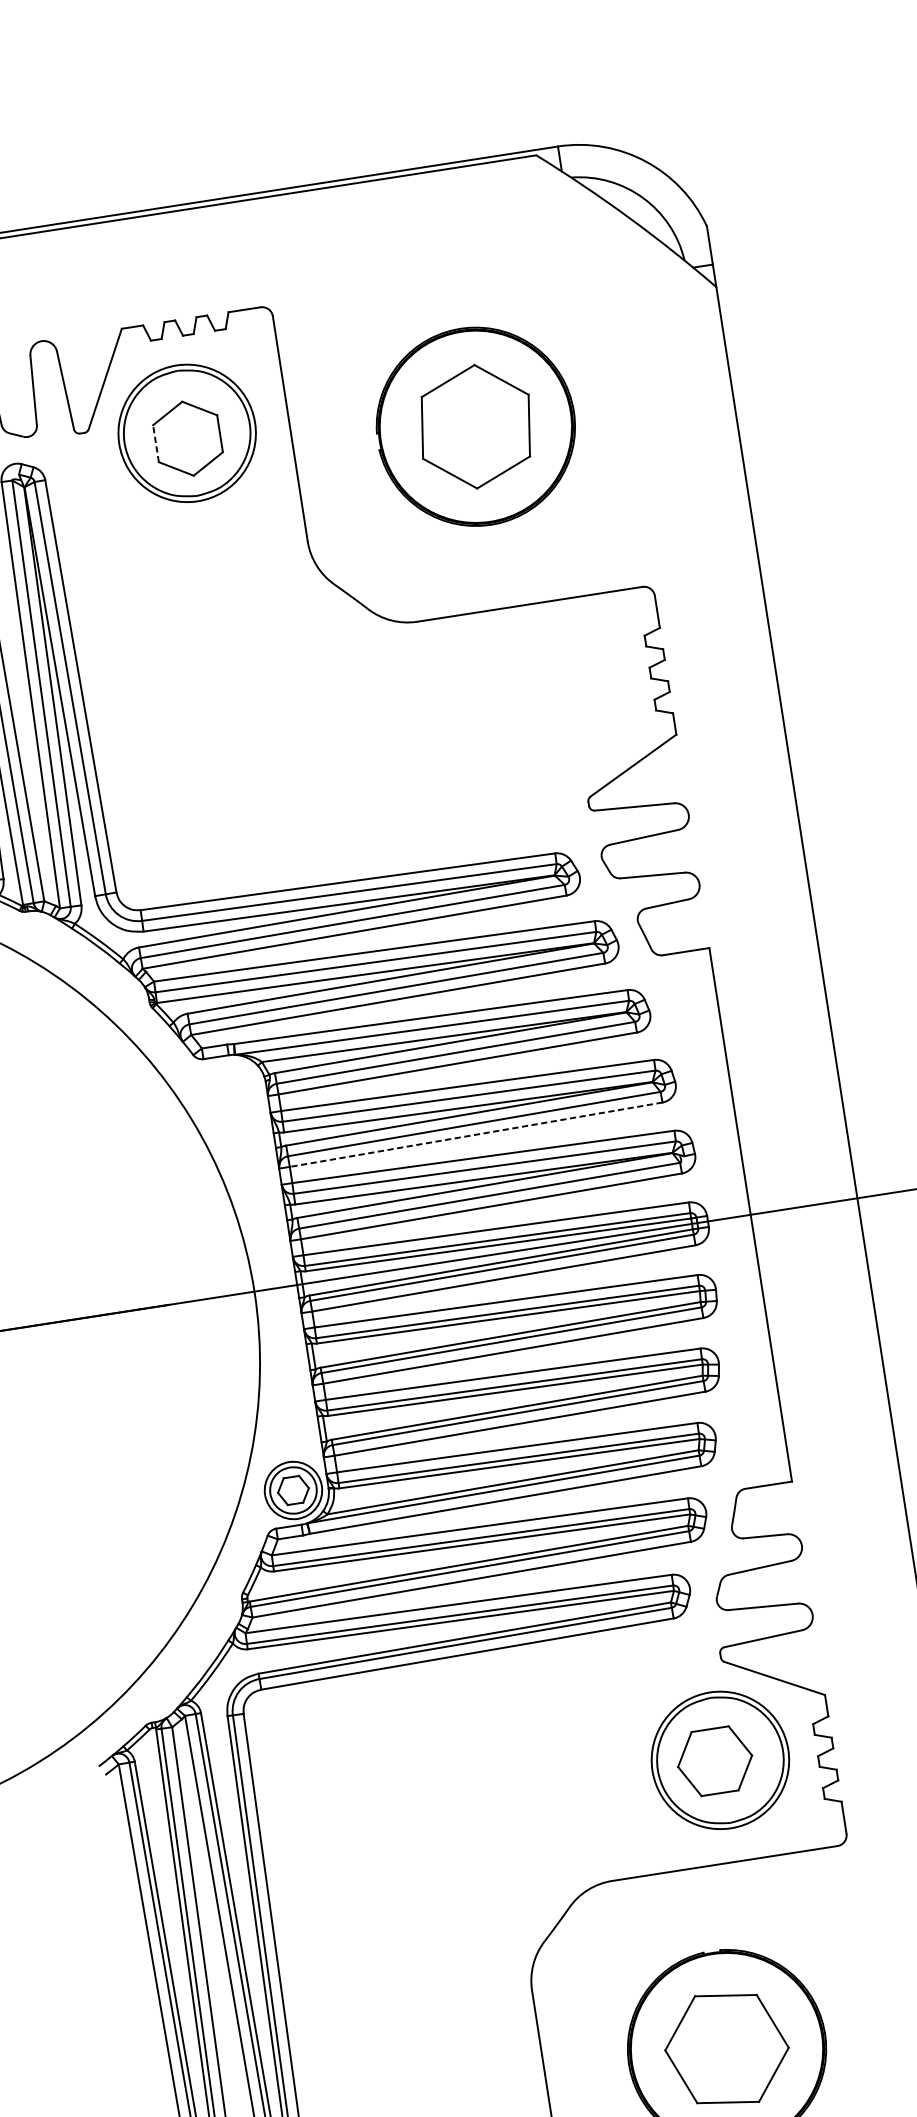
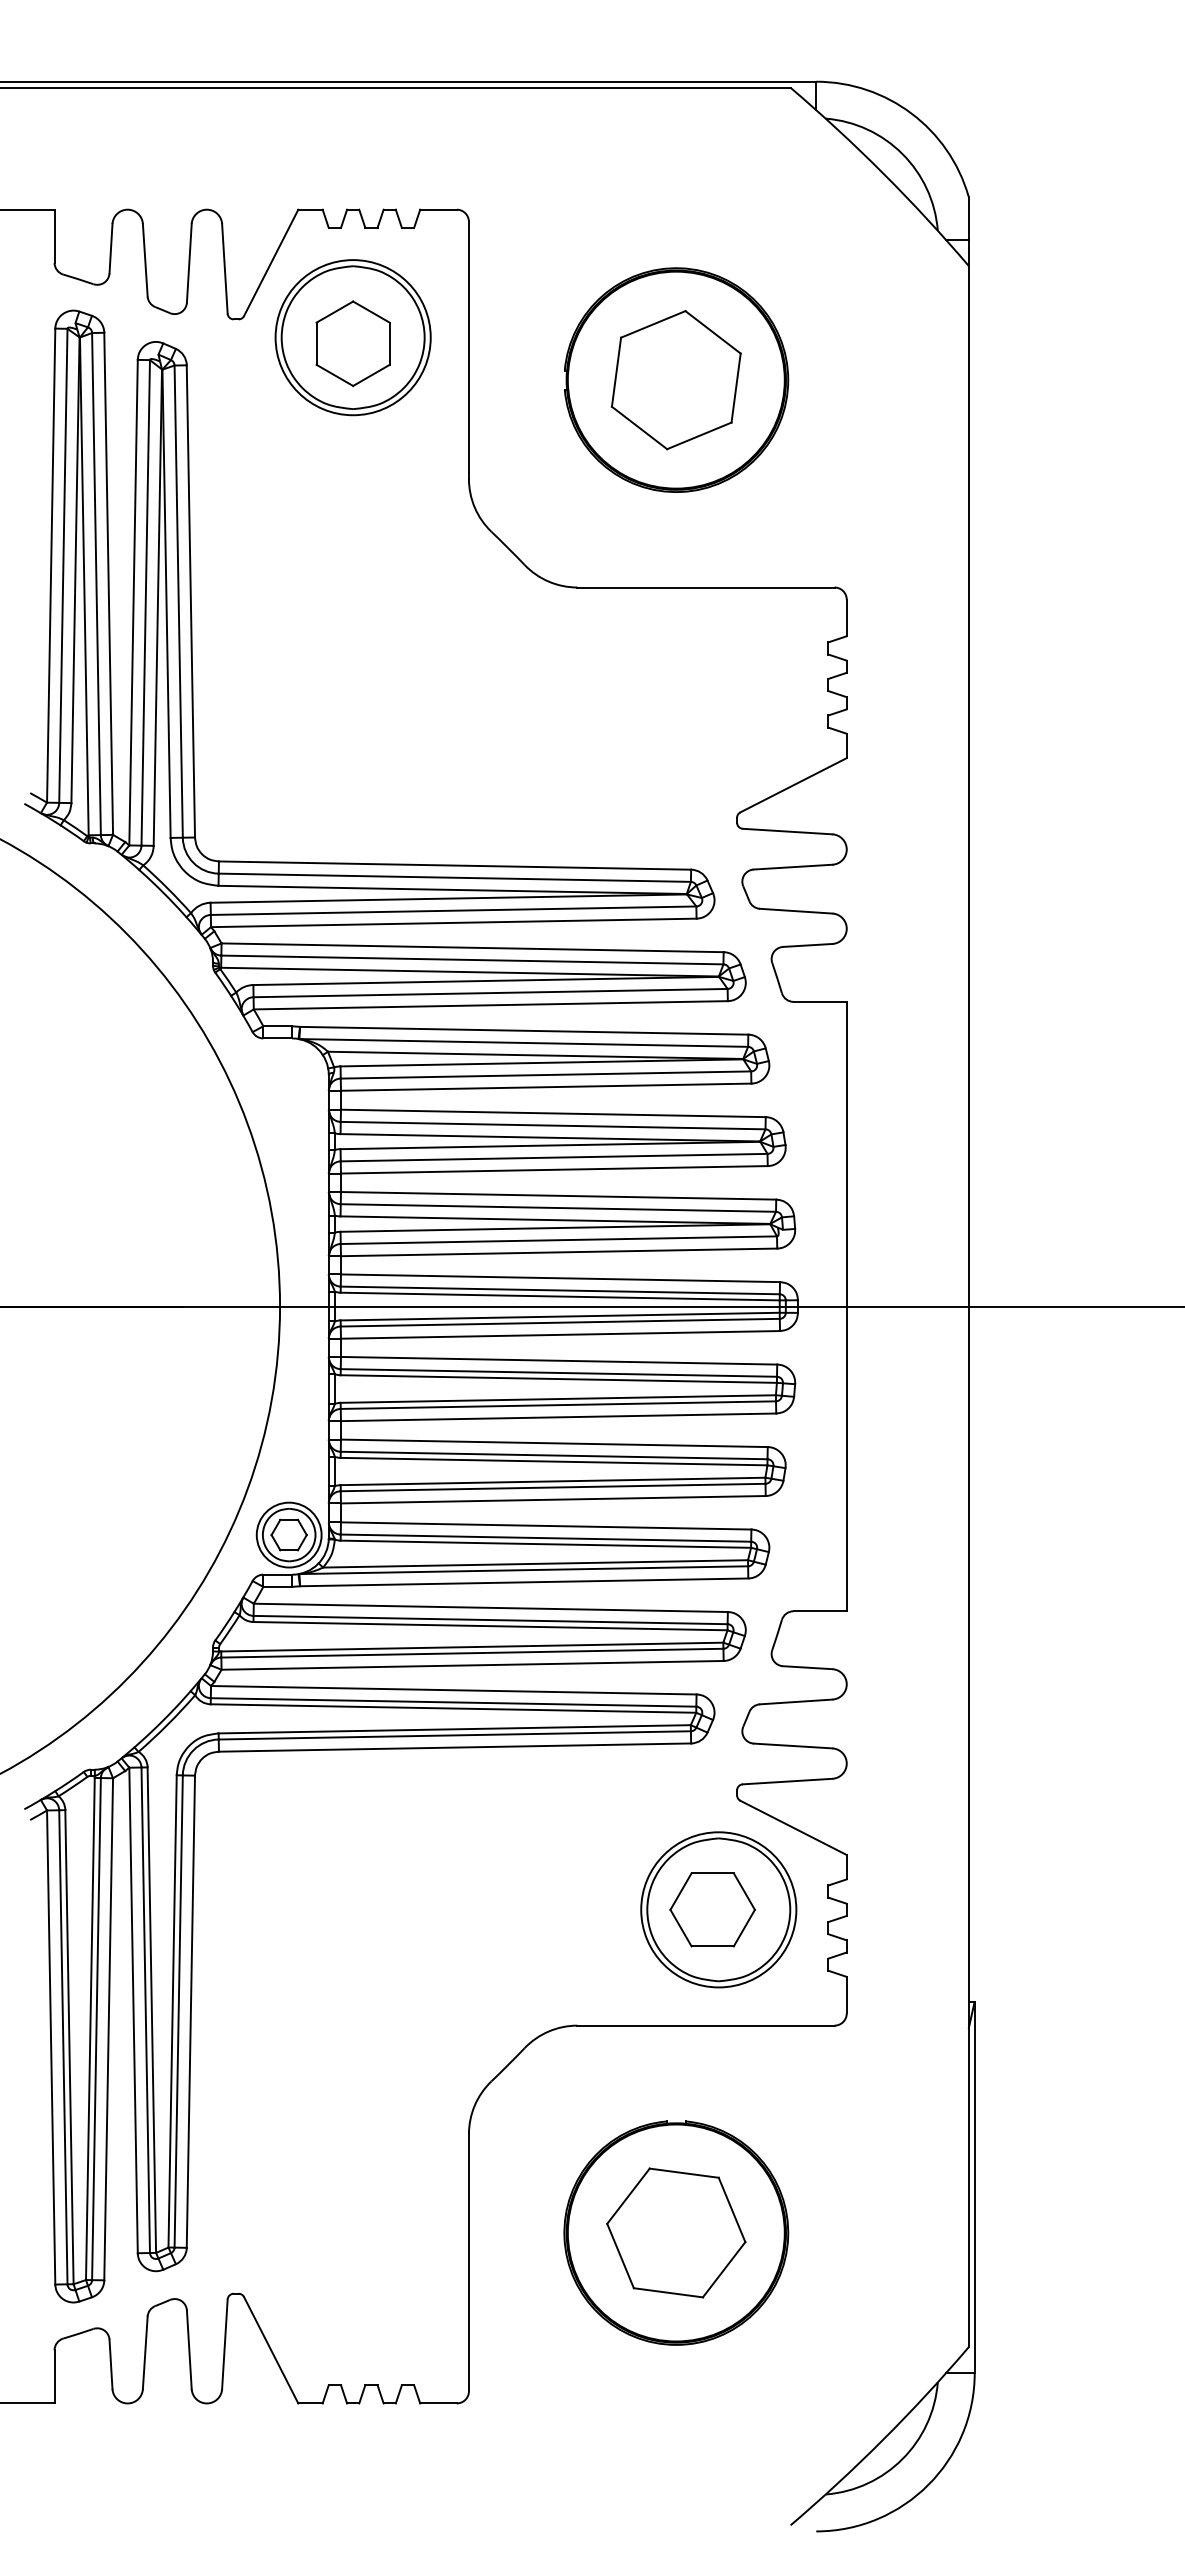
line: (155, 443) -> (316, 343), dashed -> solid
line: (475, 1134) -> (553, 1169), dashed -> solid

